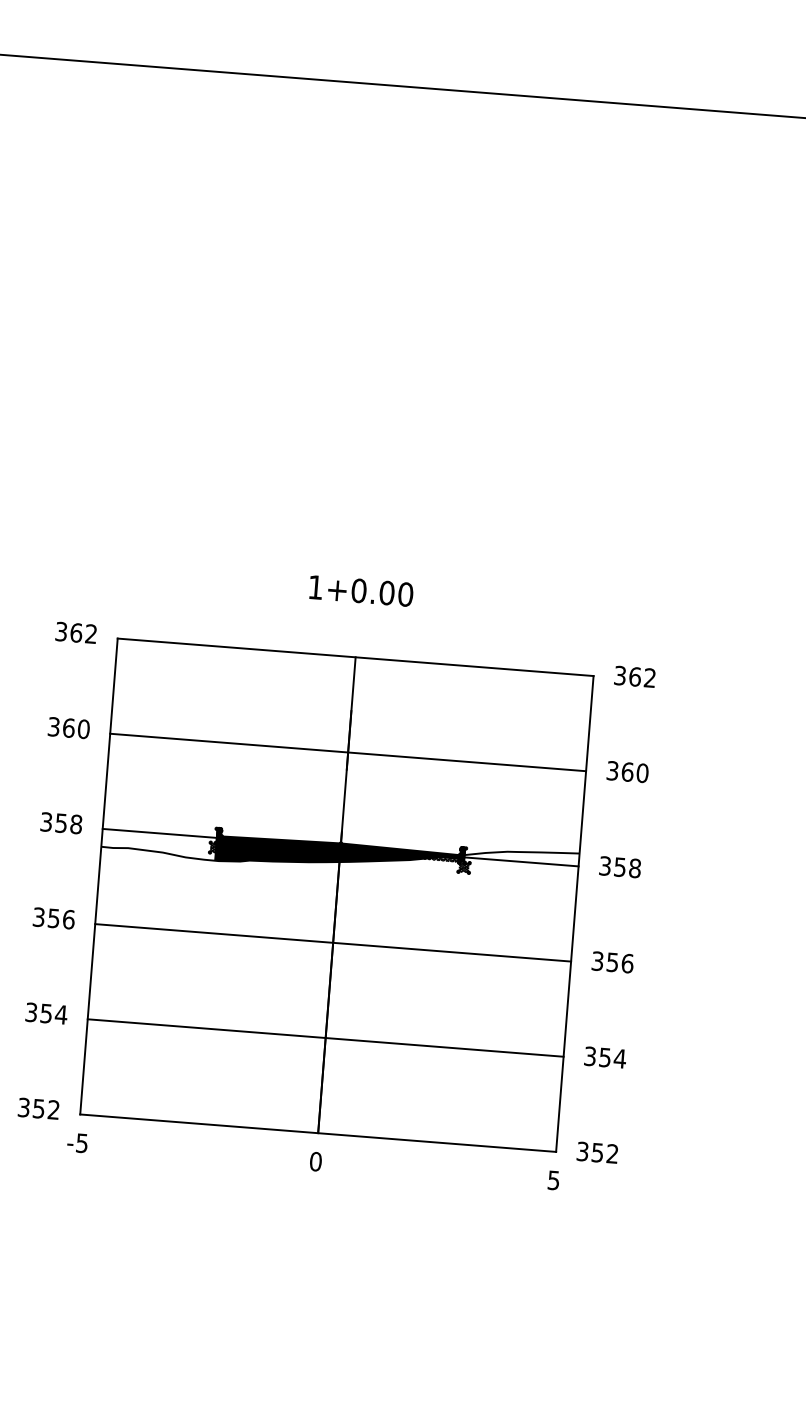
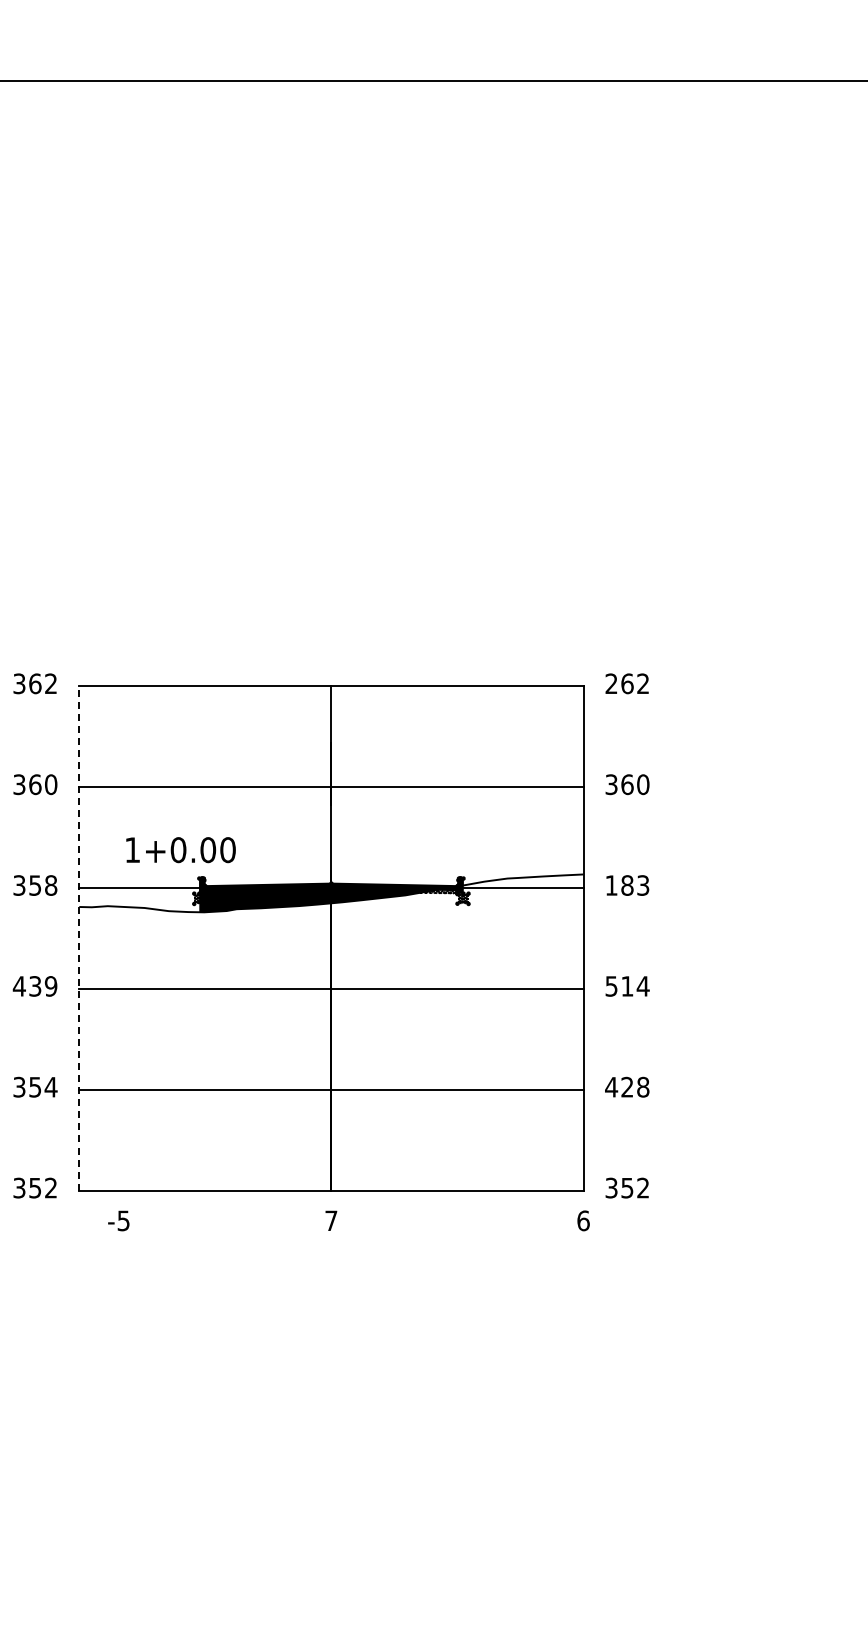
text: (360, 591) -> (180, 850), moved
text: (620, 675) -> (611, 683), 362 -> 262
text: (620, 867) -> (627, 885), 358 -> 183
line: (99, 876) -> (79, 938), solid -> dashed
text: (53, 918) -> (34, 986), 356 -> 439
text: (612, 962) -> (627, 986), 356 -> 514
text: (605, 1056) -> (627, 1086), 354 -> 428
text: (77, 1142) -> (118, 1220), moved
text: (316, 1161) -> (331, 1220), 0 -> 7
text: (553, 1180) -> (583, 1220), 5 -> 6

